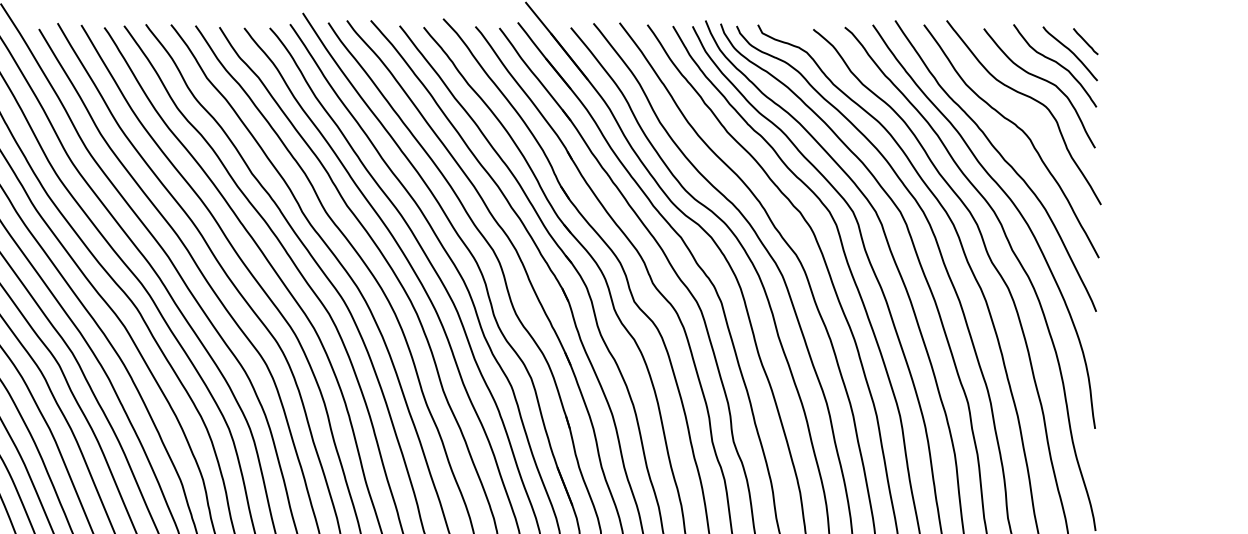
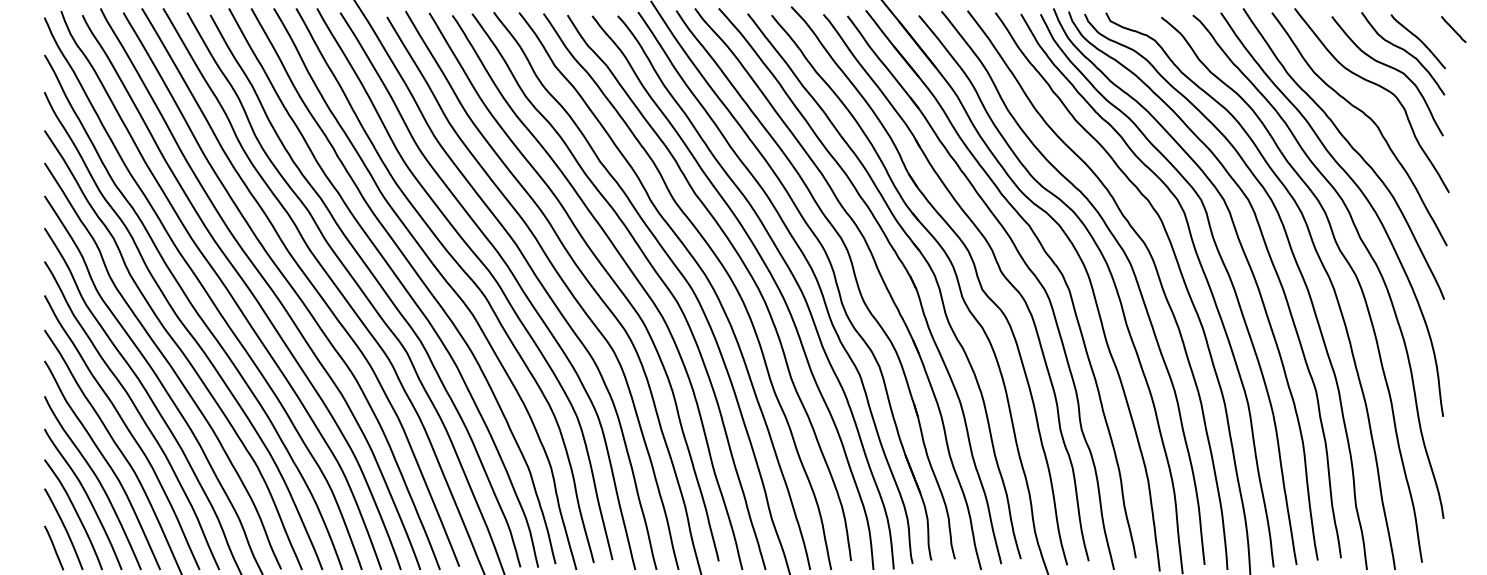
line: (1085, 41) -> (1453, 29), moved

